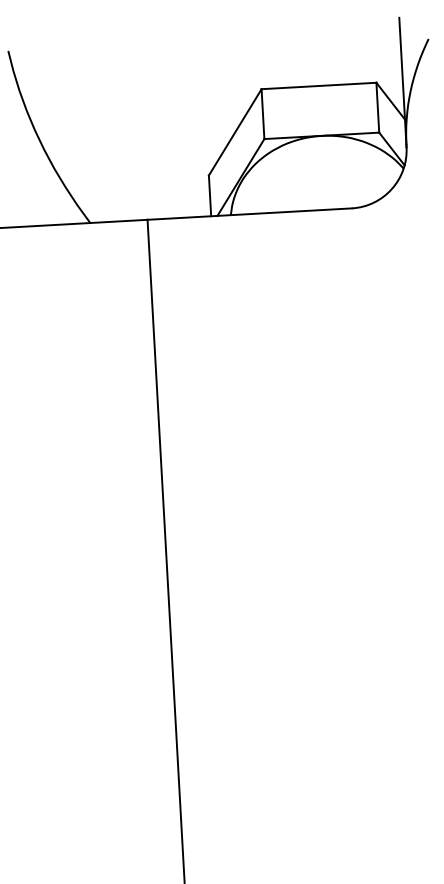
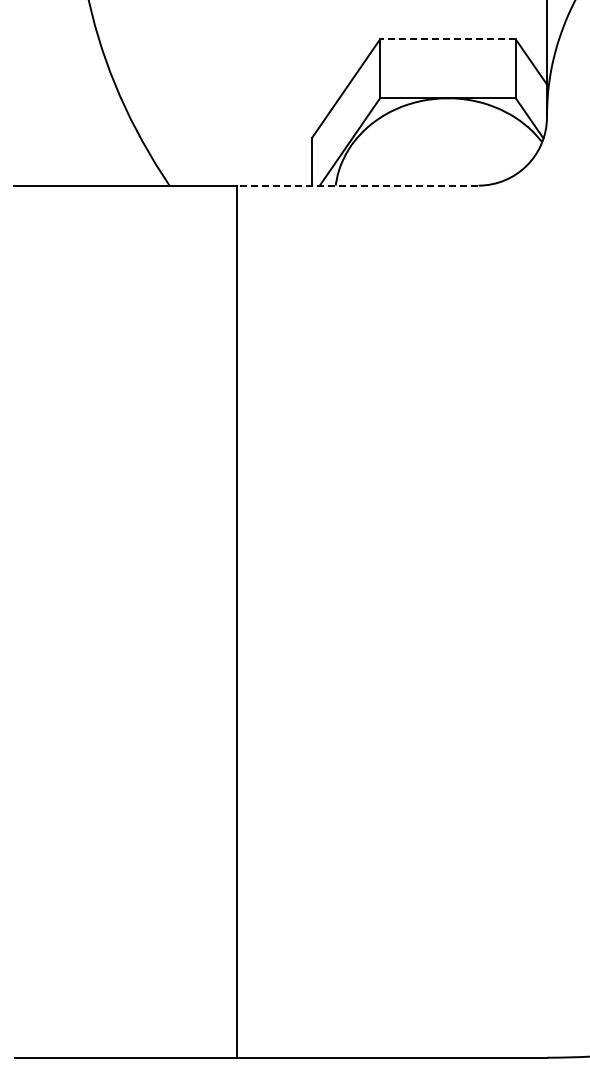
line: (318, 86) -> (447, 39), solid -> dashed
line: (249, 213) -> (357, 185), solid -> dashed

